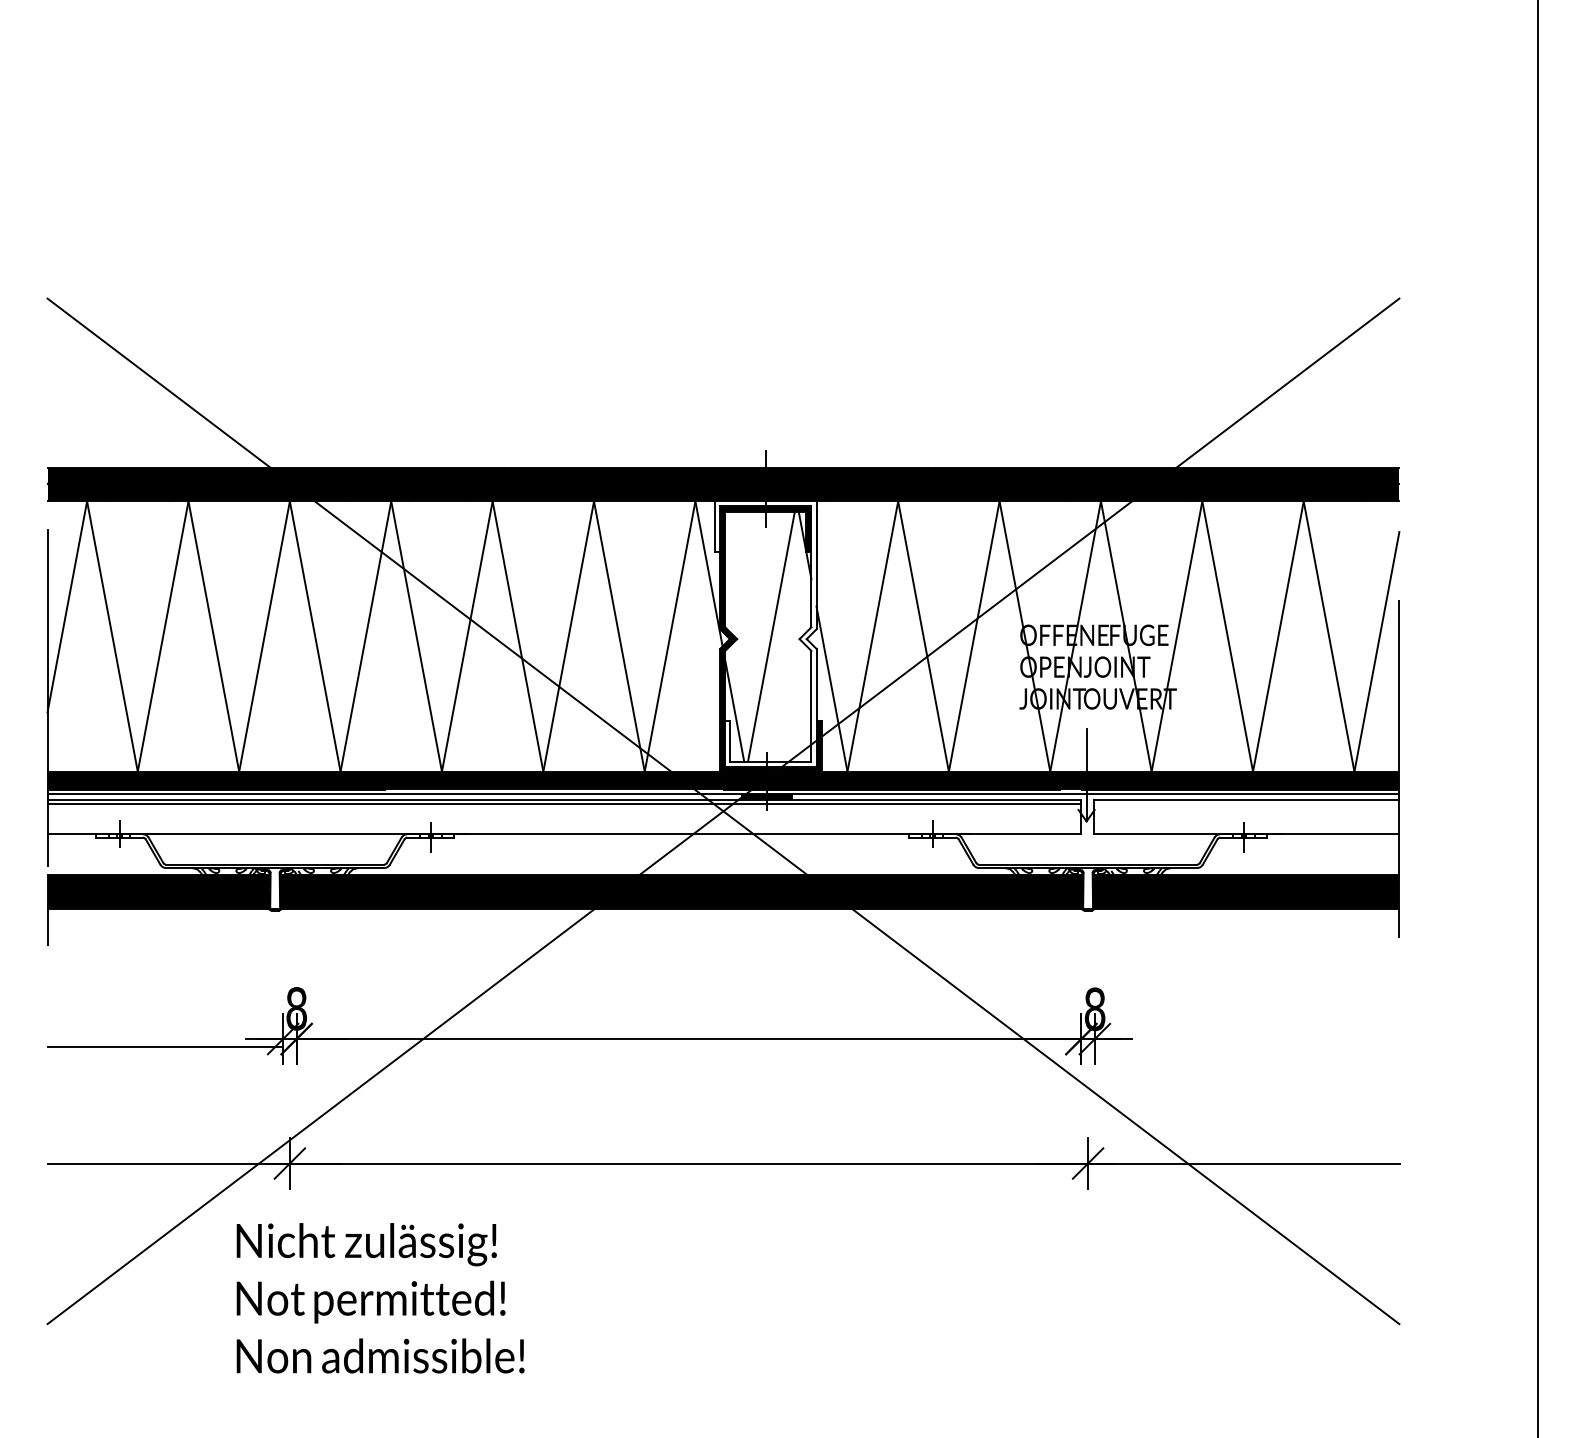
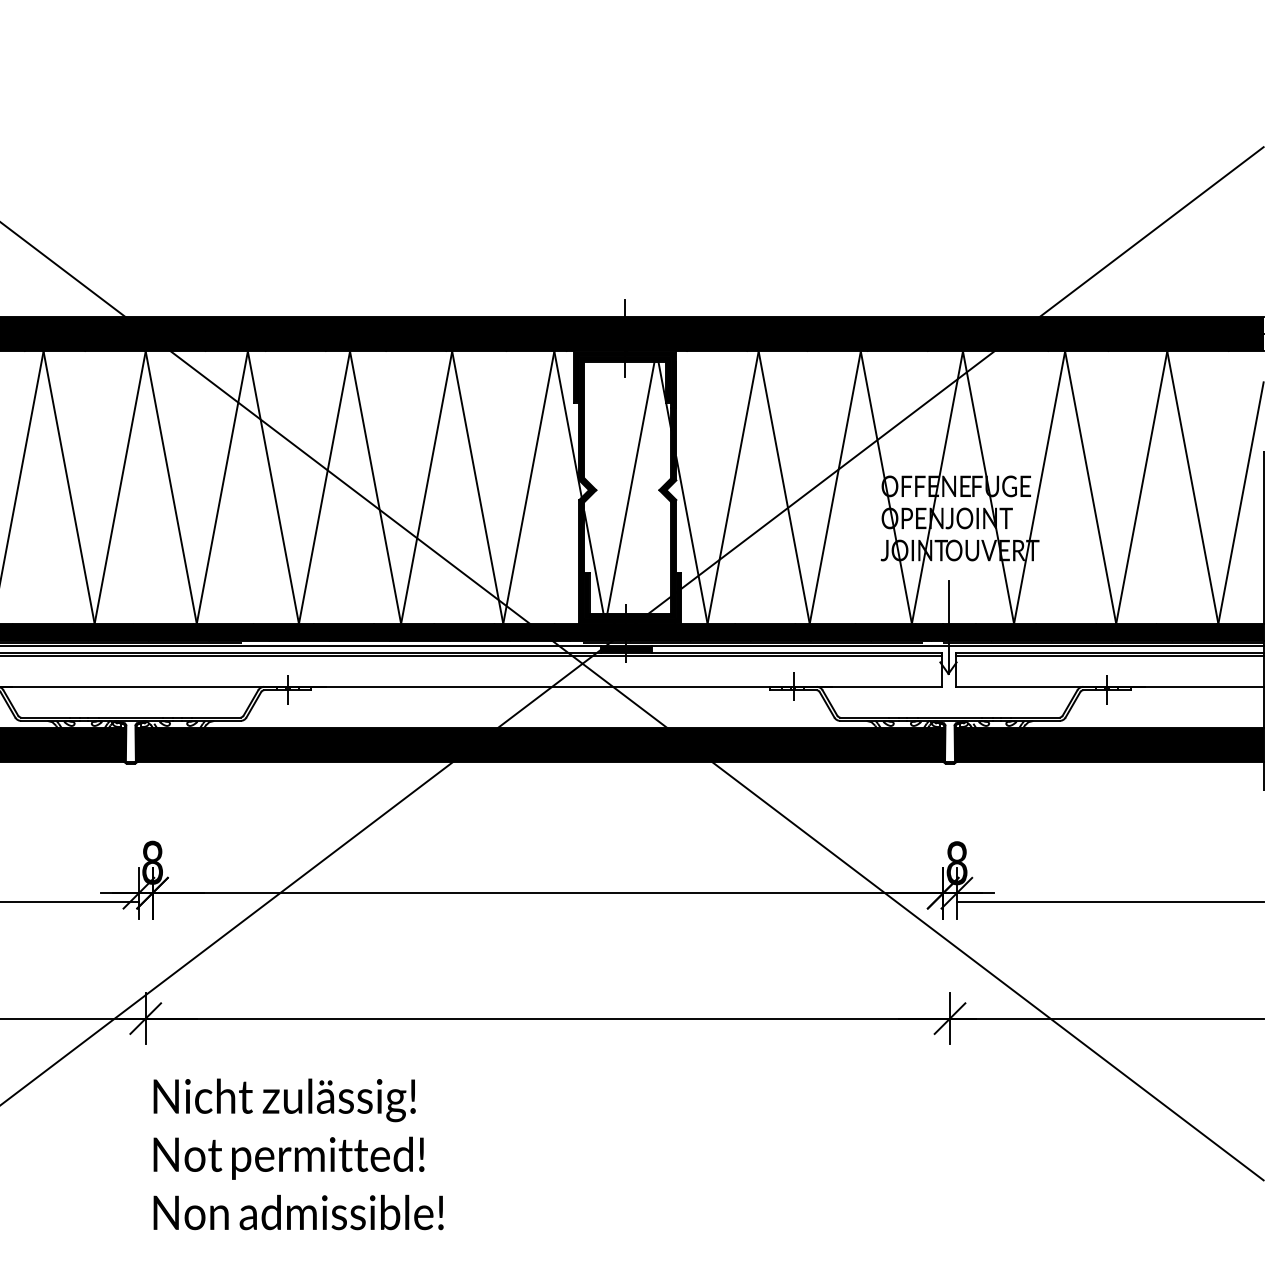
fill: (765, 633) -> (624, 484), added
line: (1246, 803) -> (1109, 655), added
line: (1246, 1047) -> (1109, 901), added
text: (380, 1298) -> (298, 1154), moved

